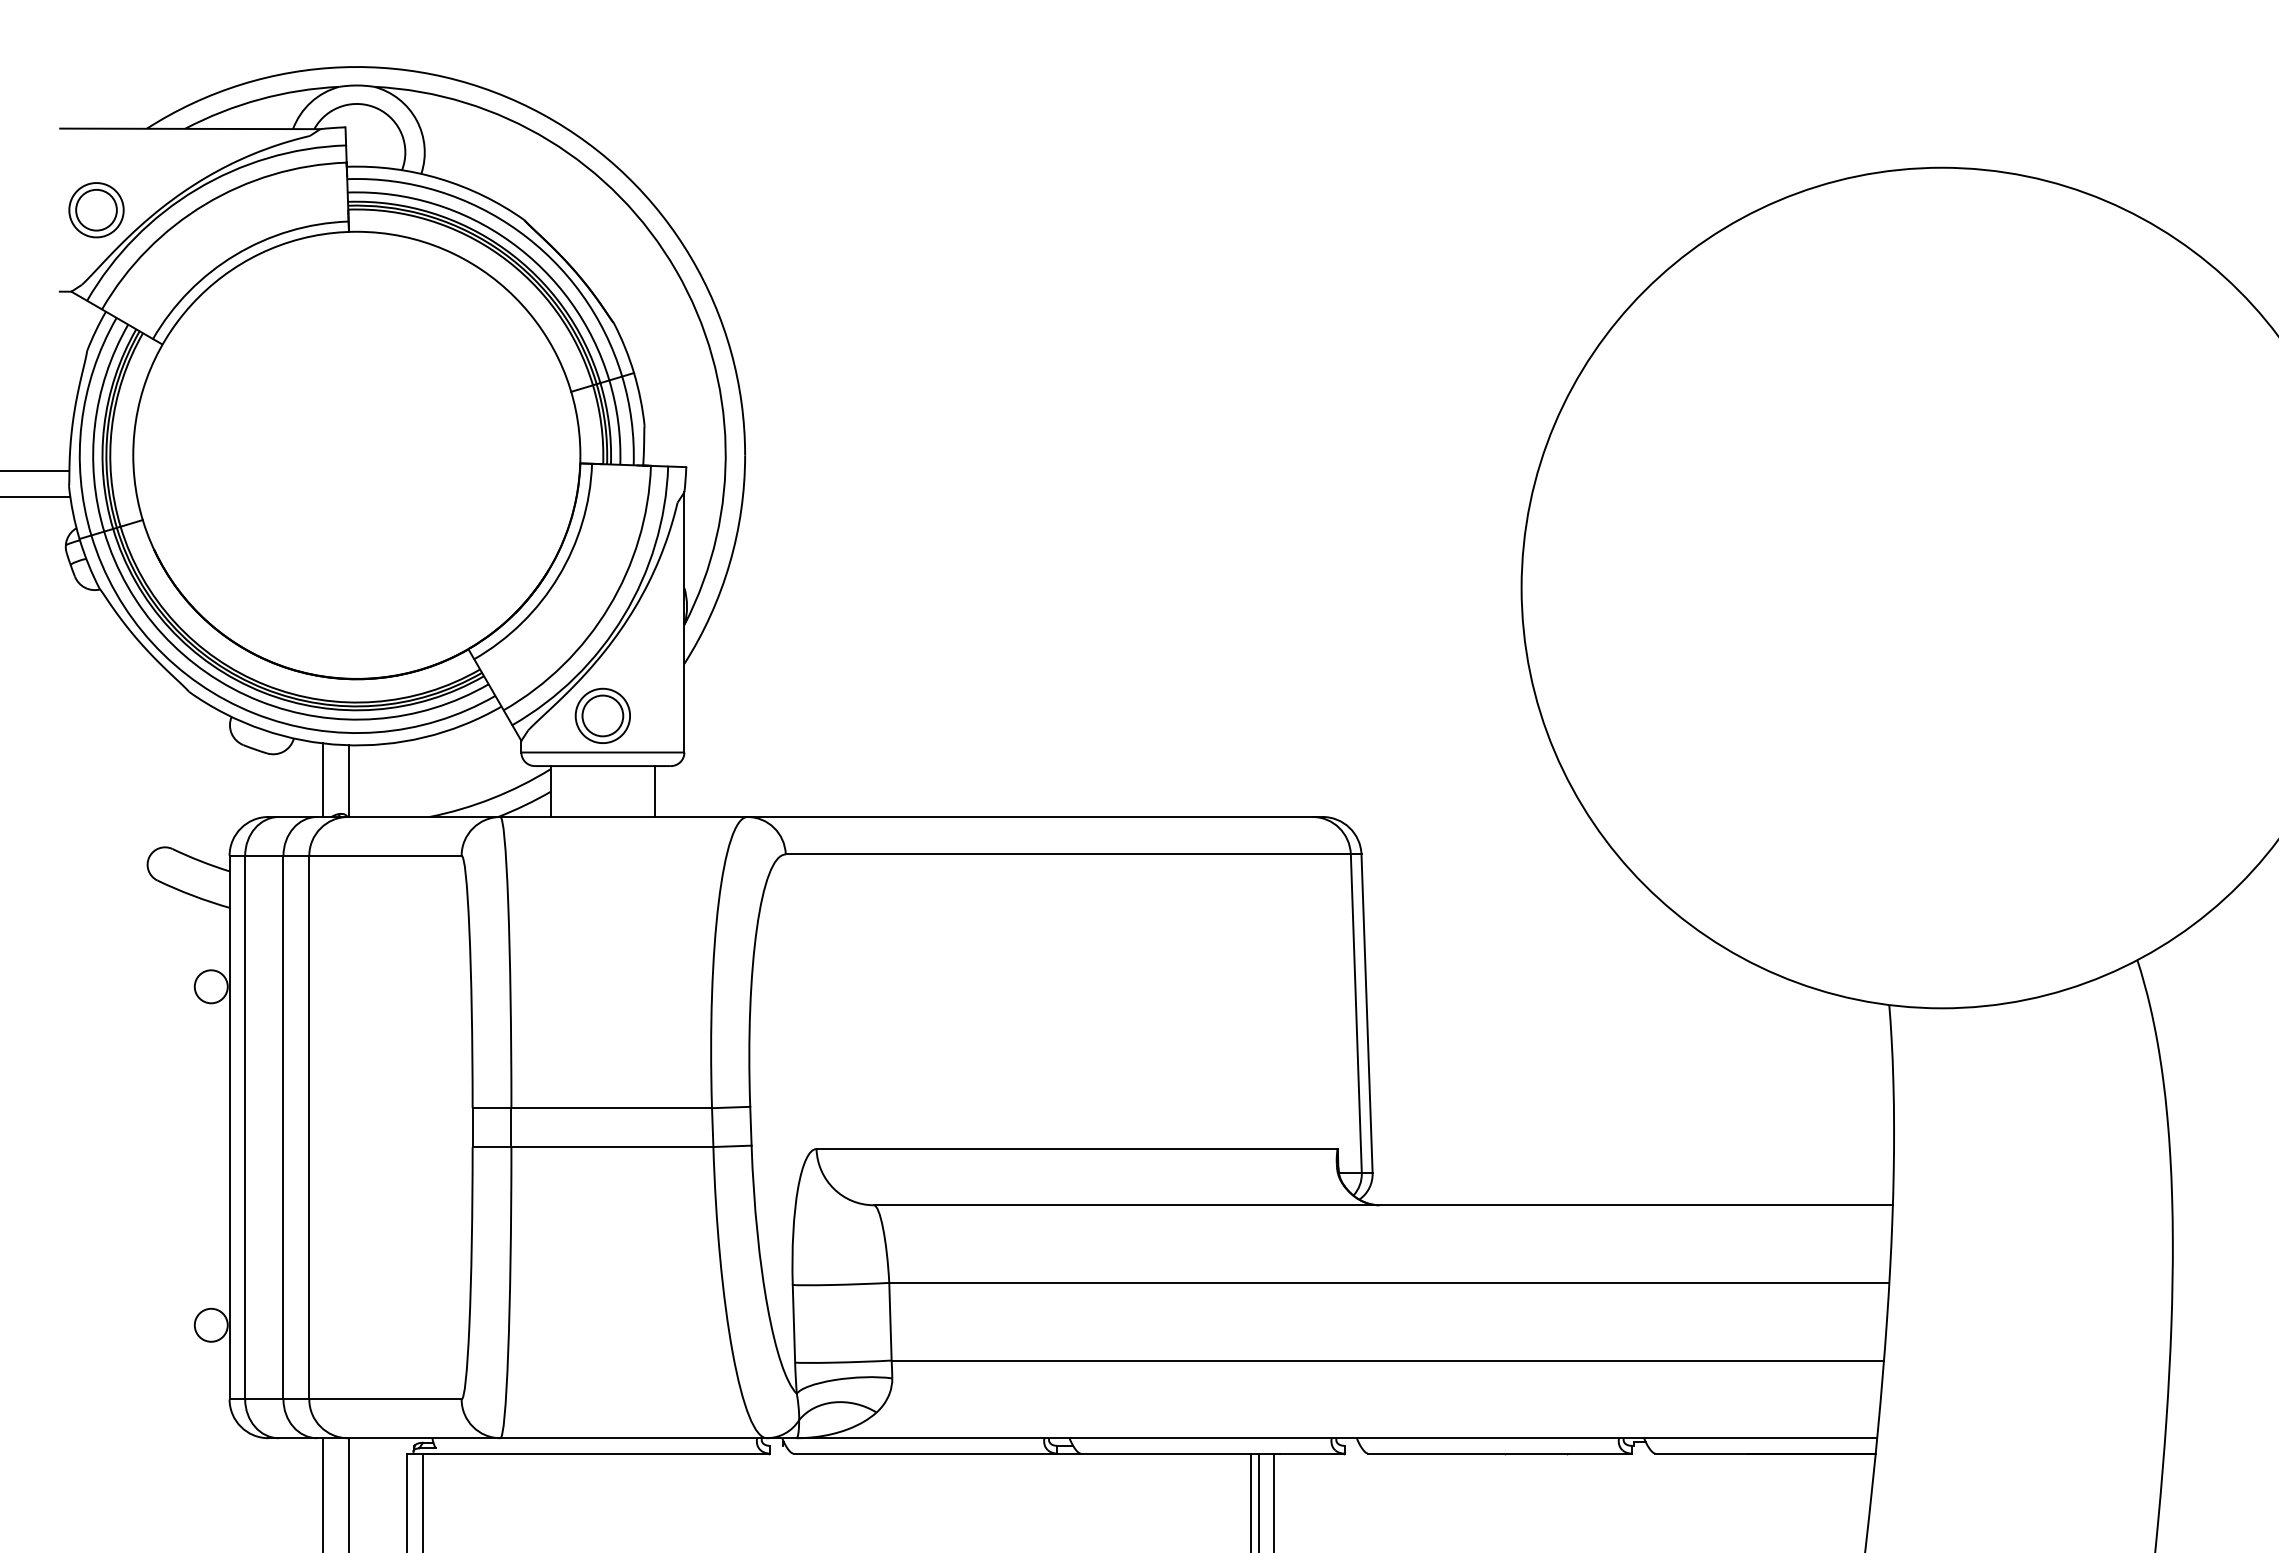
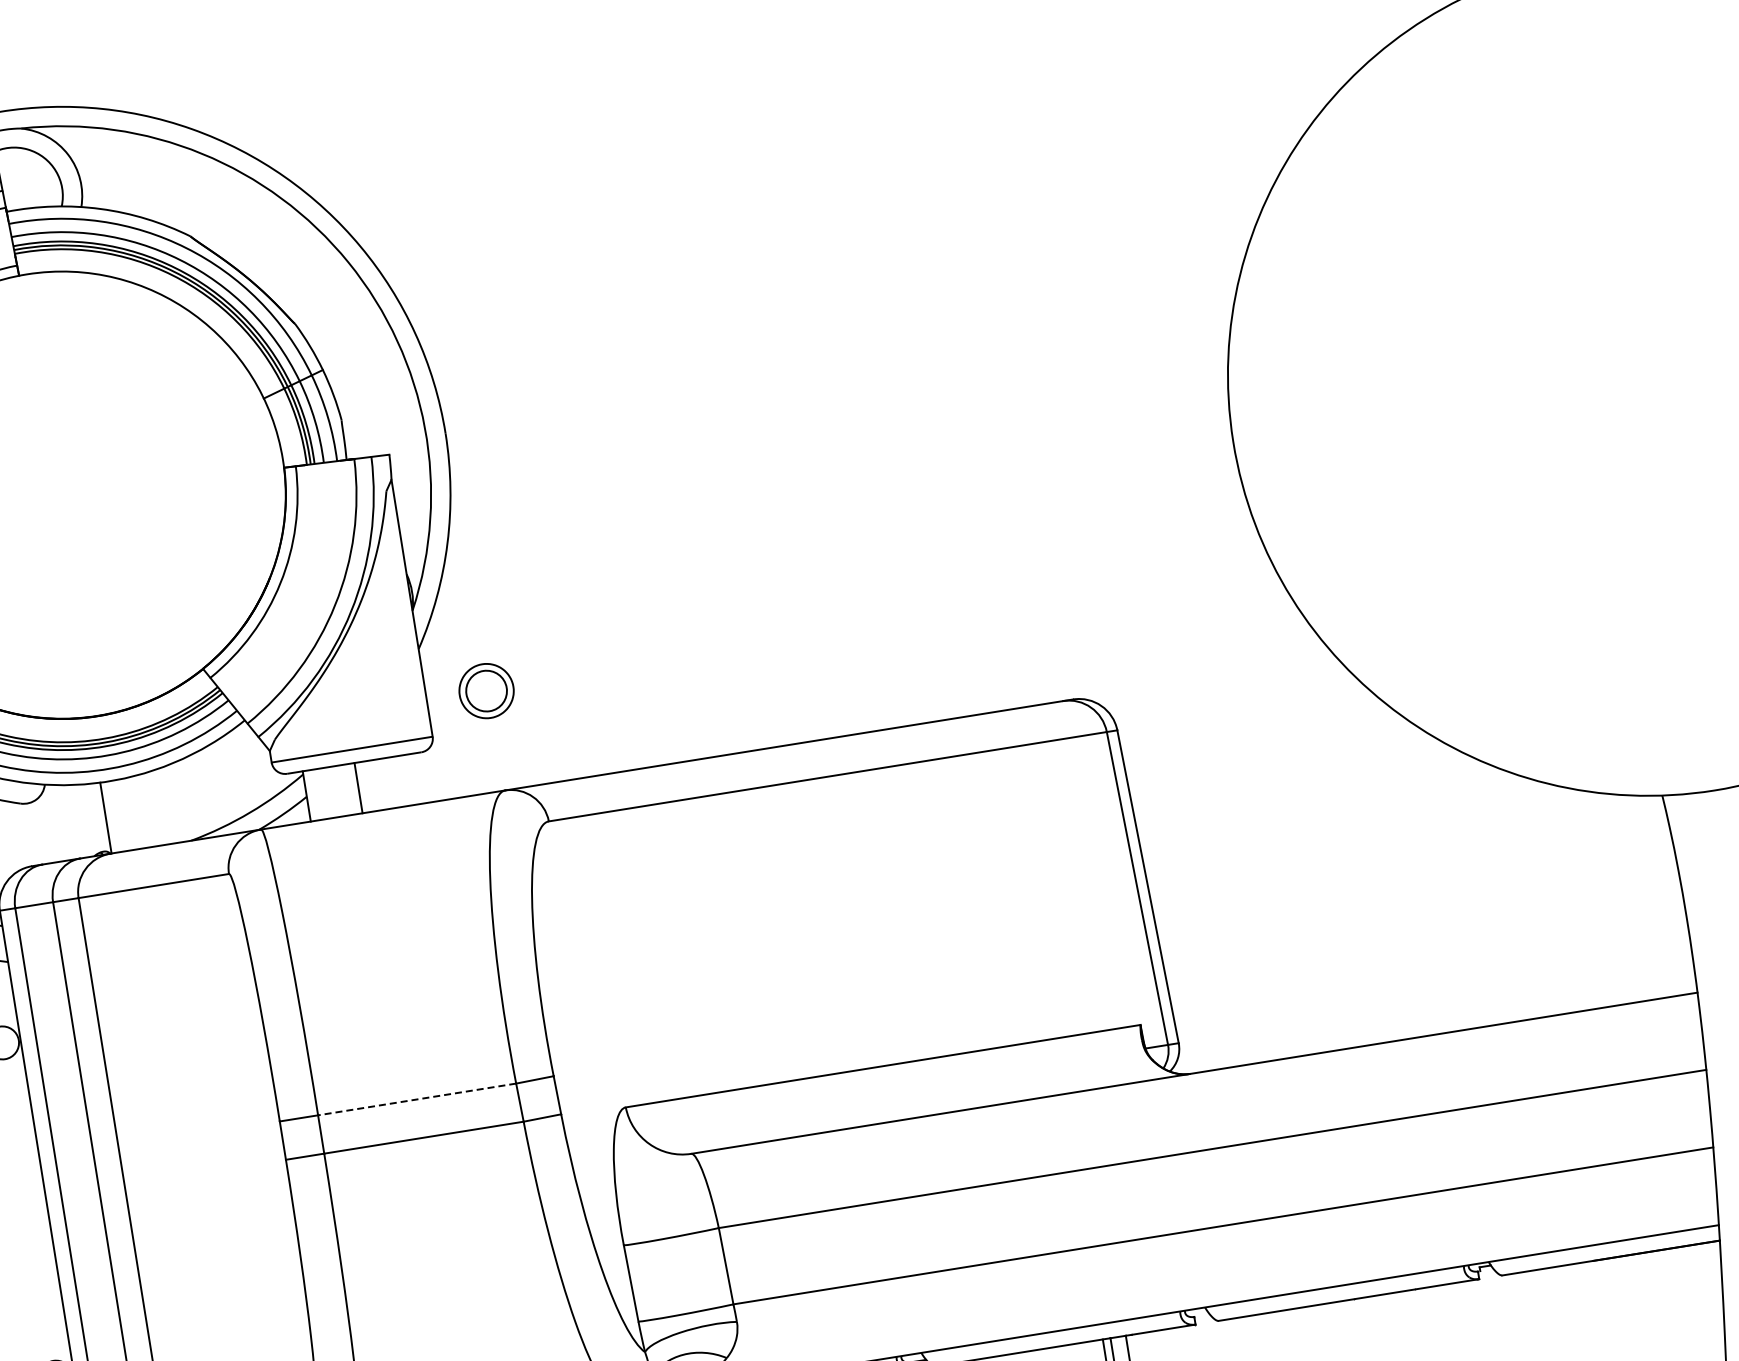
part: (602, 715) -> (486, 690), moved
line: (322, 780) -> (79, 821), removed
line: (655, 791) -> (358, 788), moved
line: (611, 1108) -> (416, 1099), solid -> dashed

